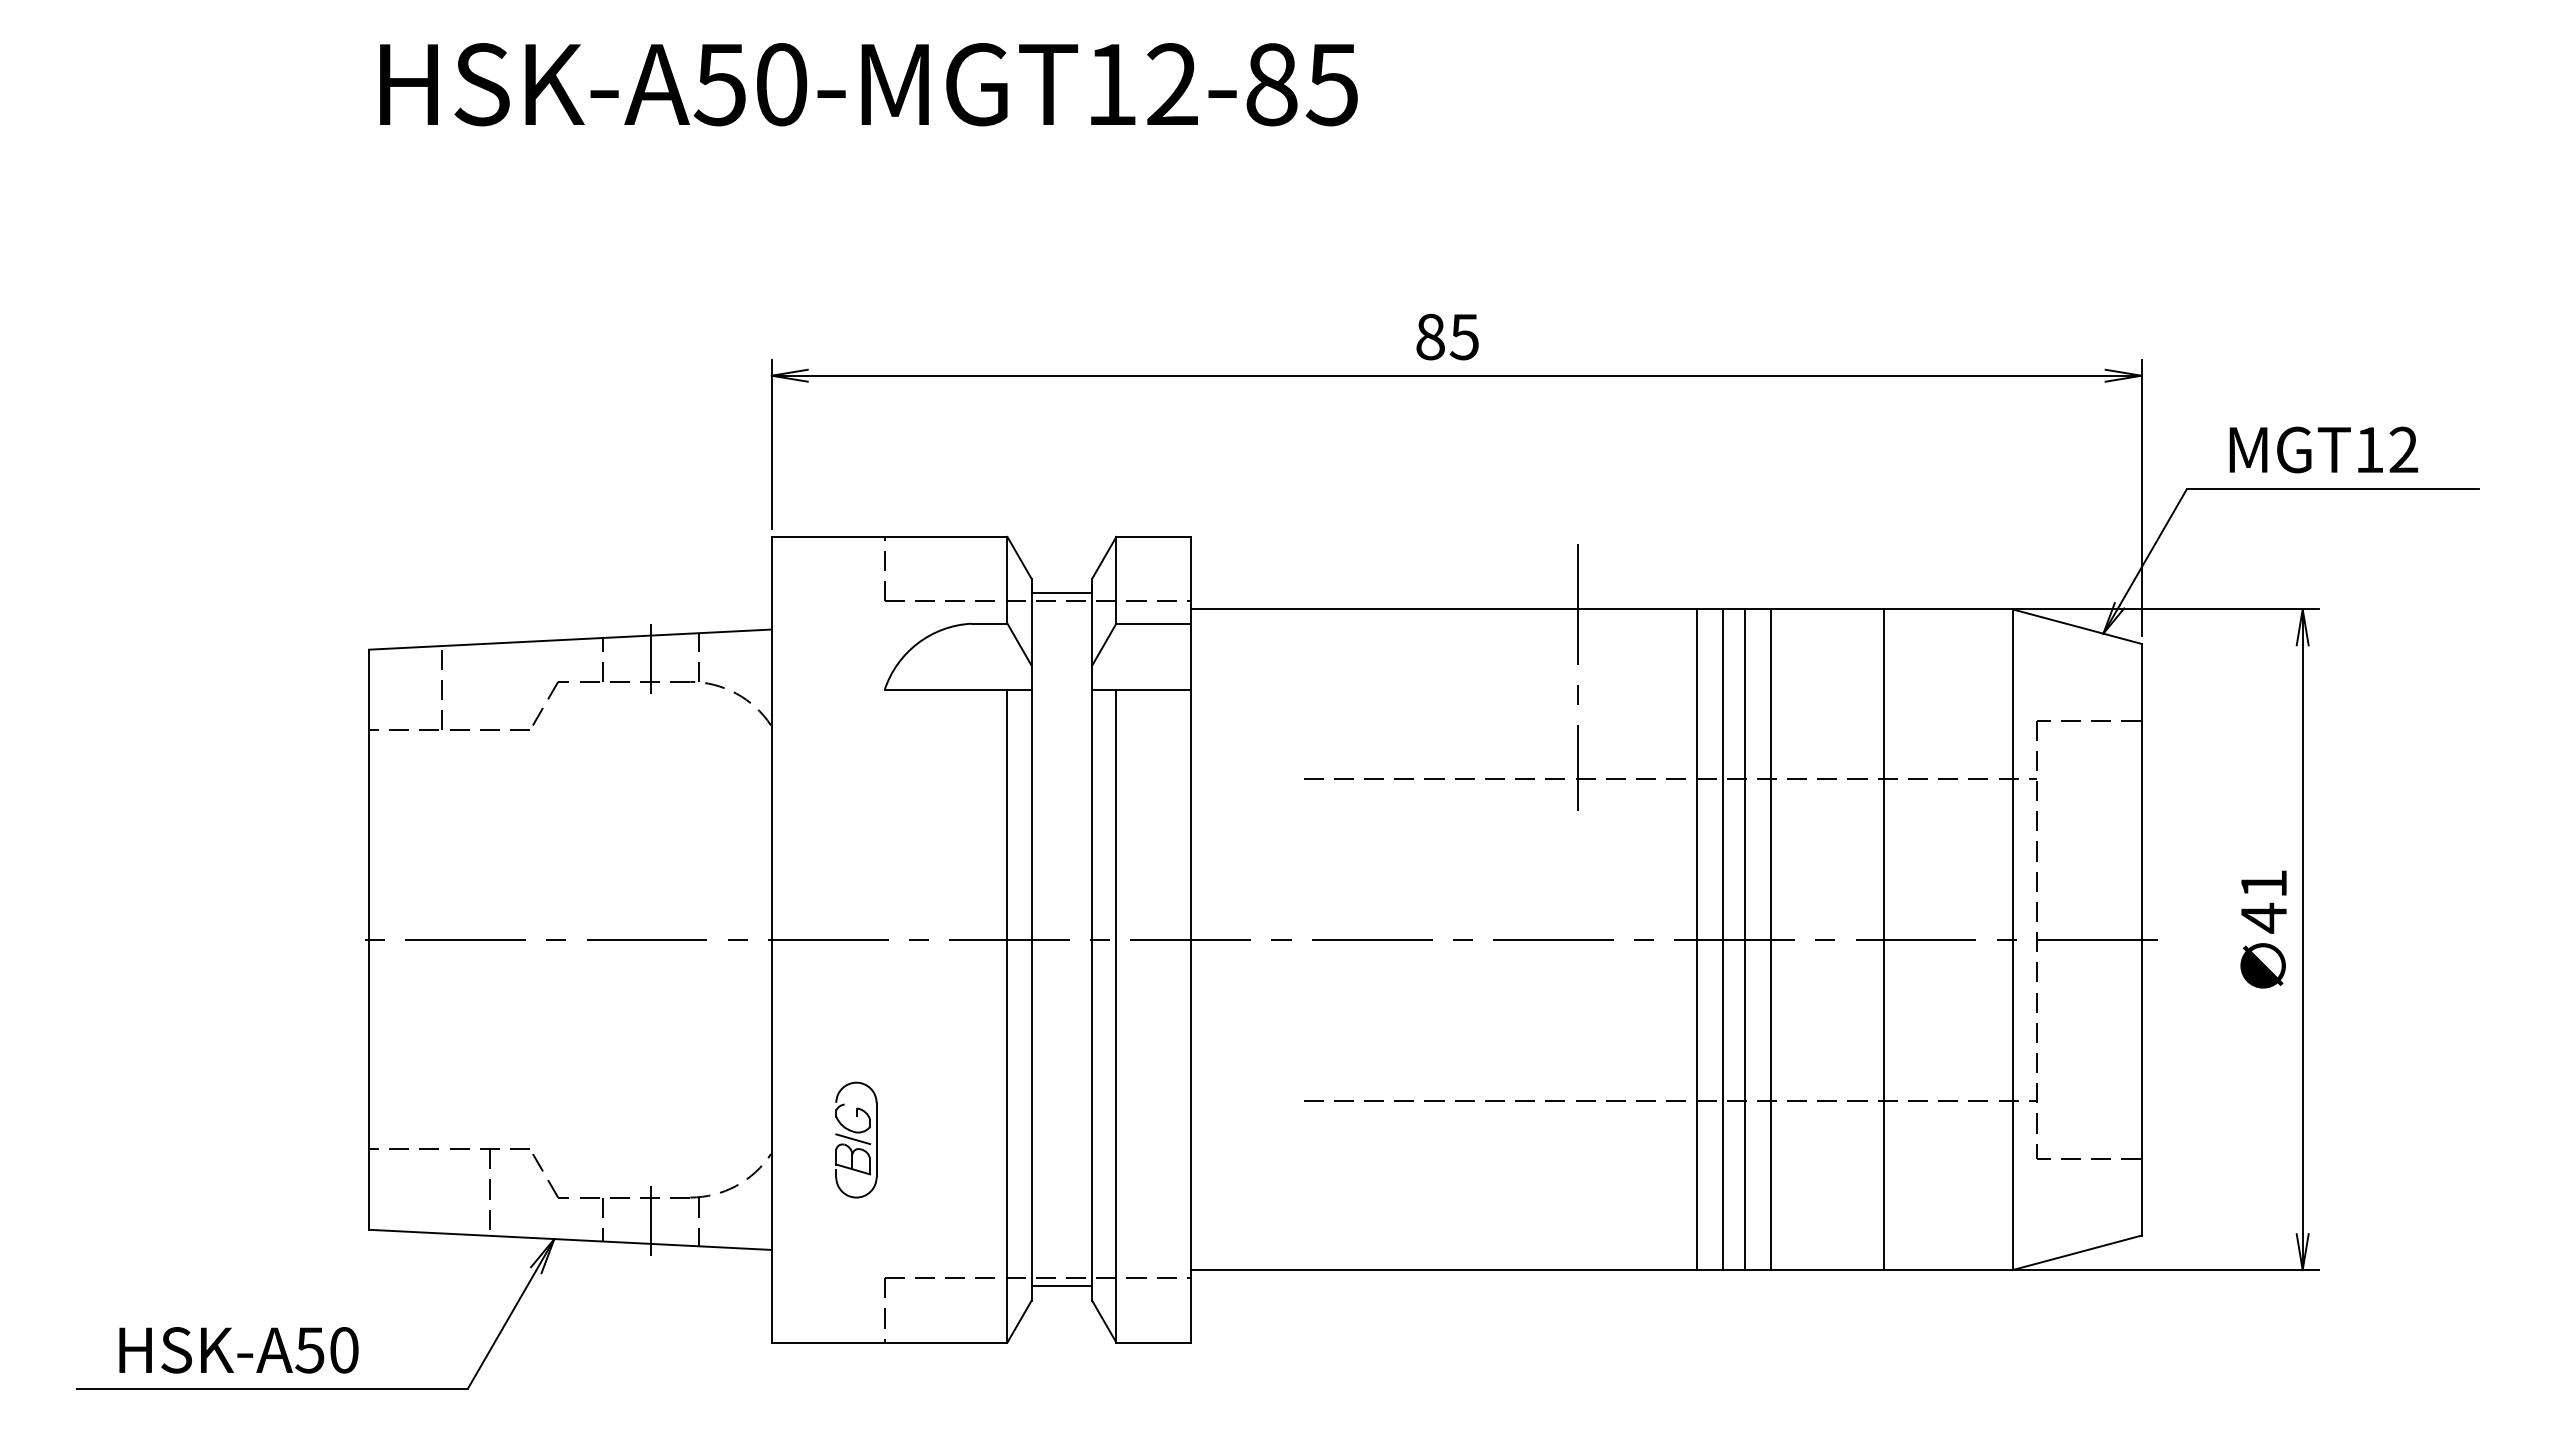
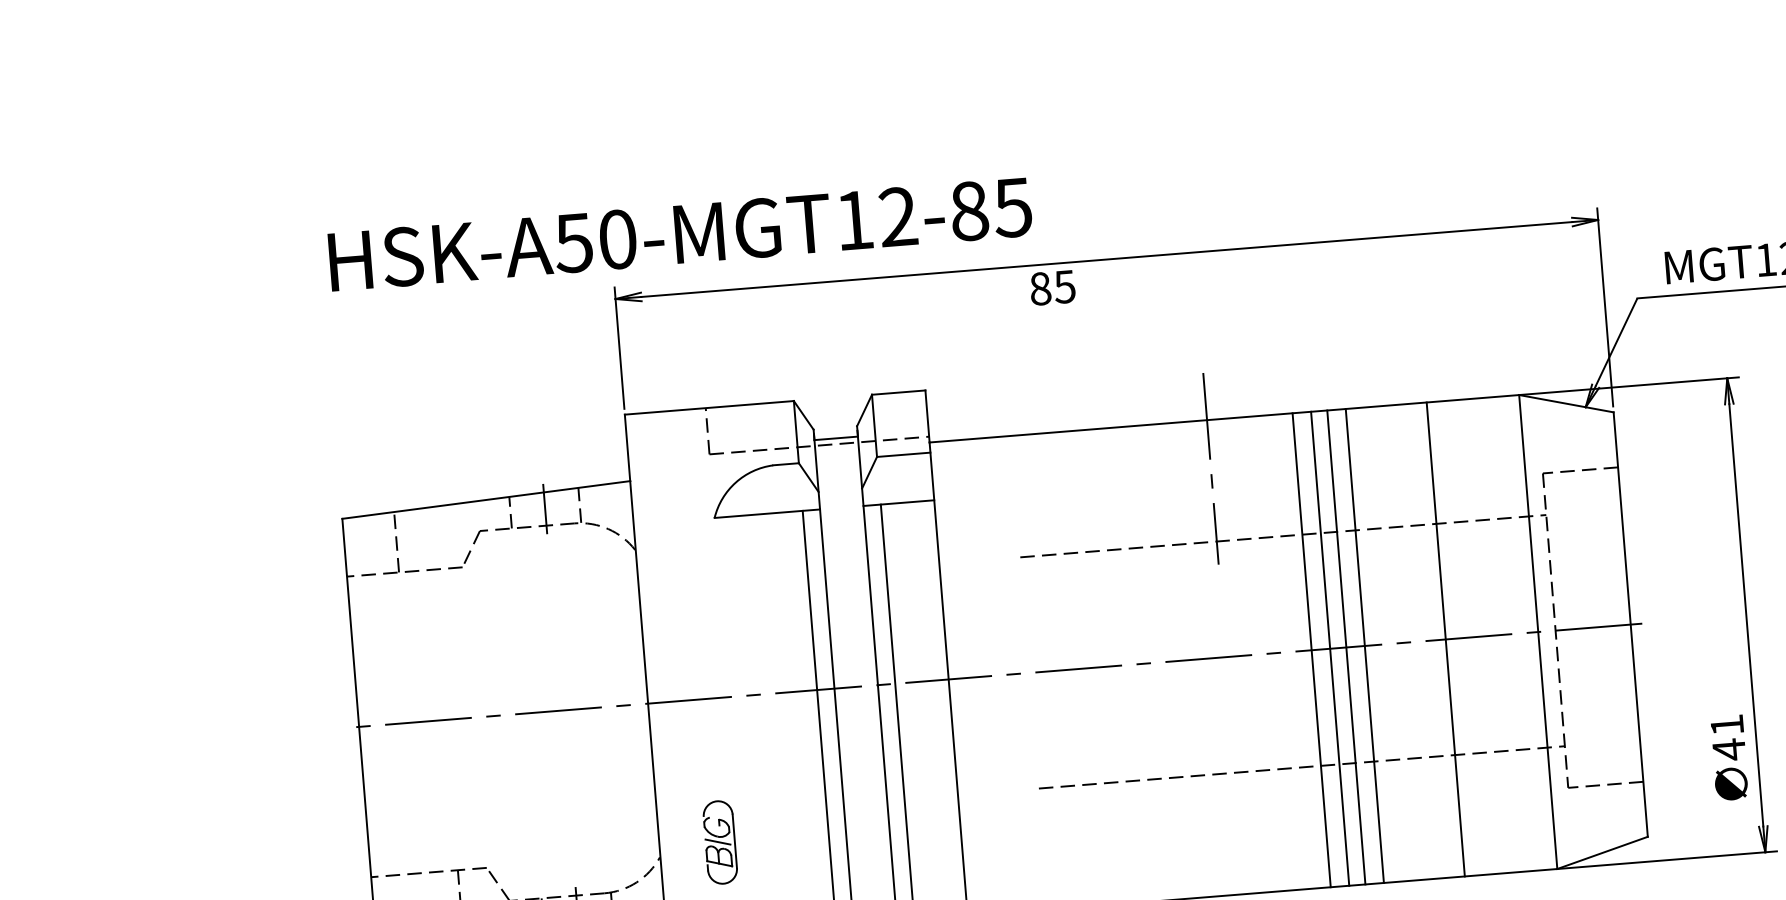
text: (868, 84) -> (680, 234), moved
text: (1447, 336) -> (1052, 287), moved
text: (2263, 929) -> (1729, 757), moved

